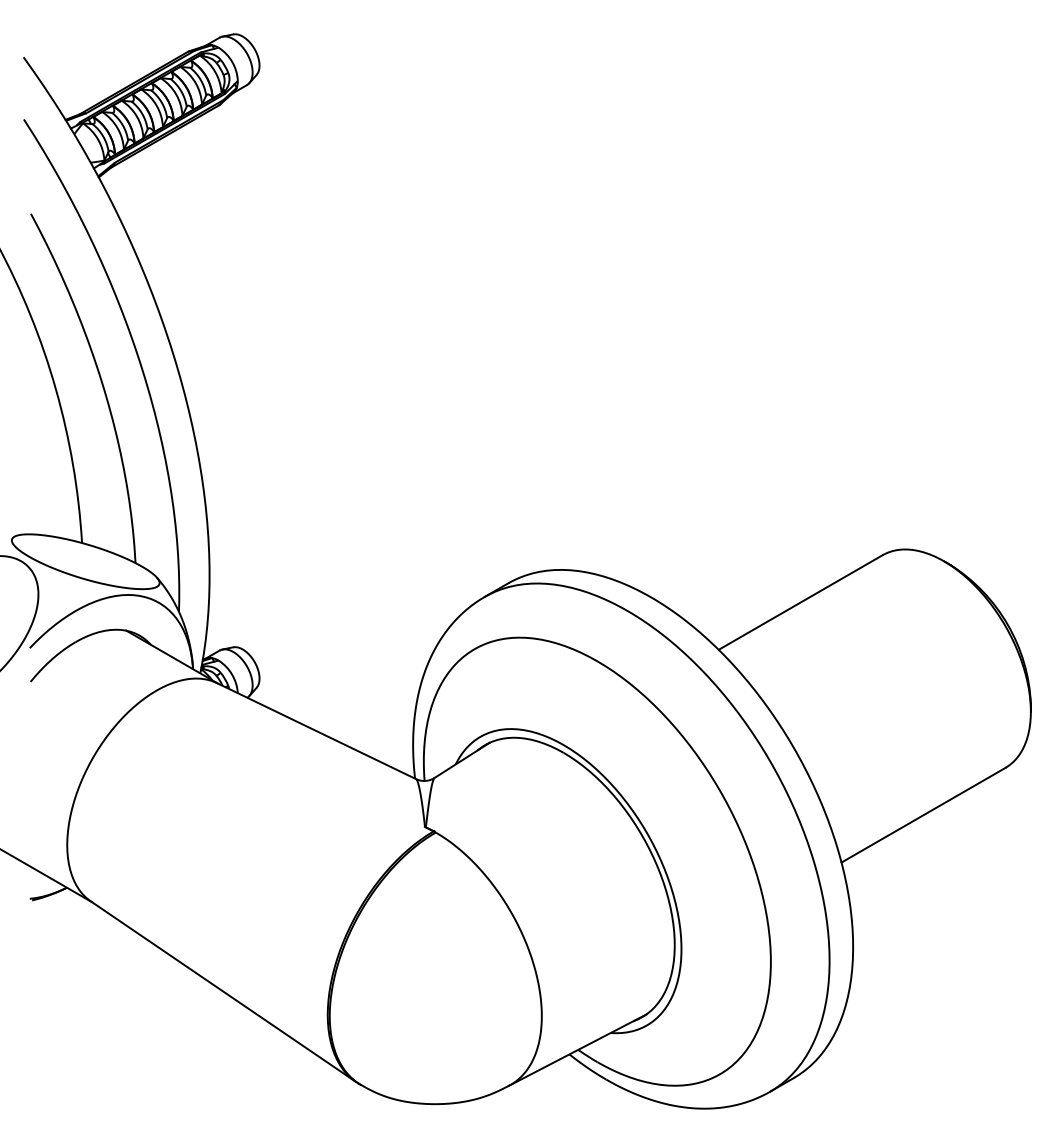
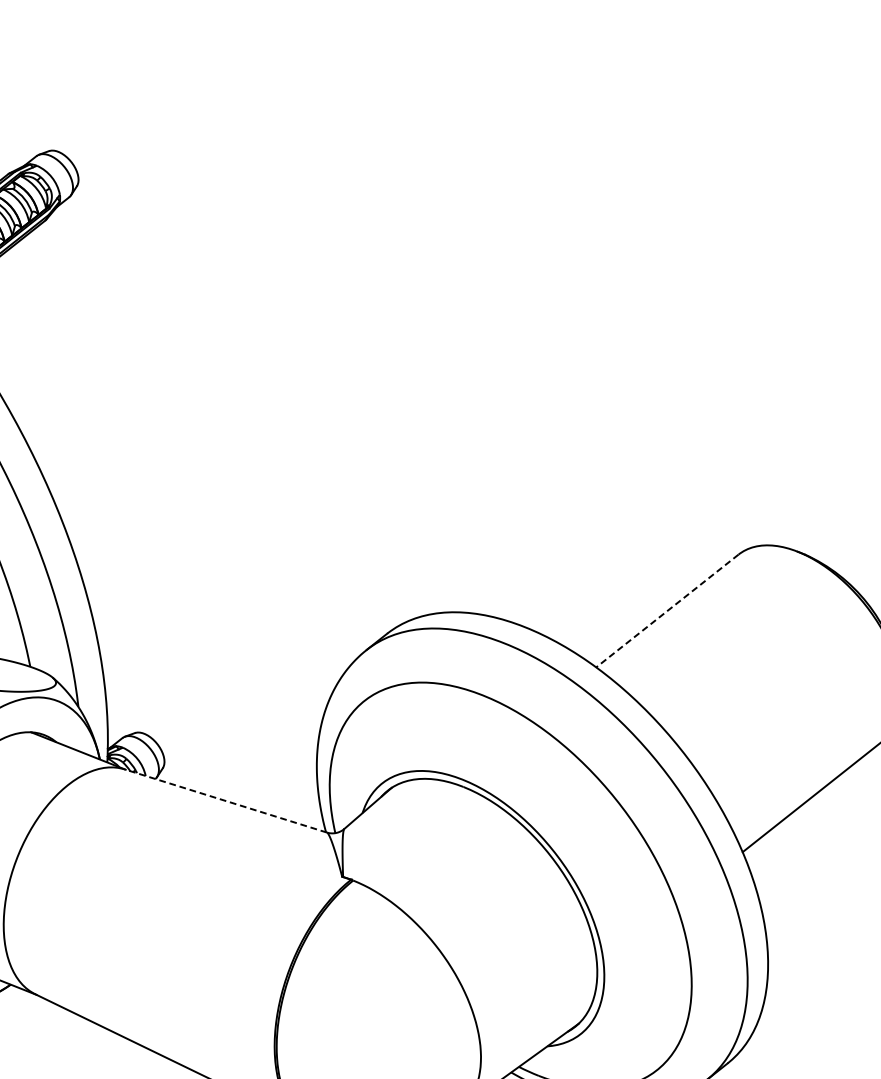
line: (800, 602) -> (667, 610), solid -> dashed
line: (316, 731) -> (225, 801), solid -> dashed

